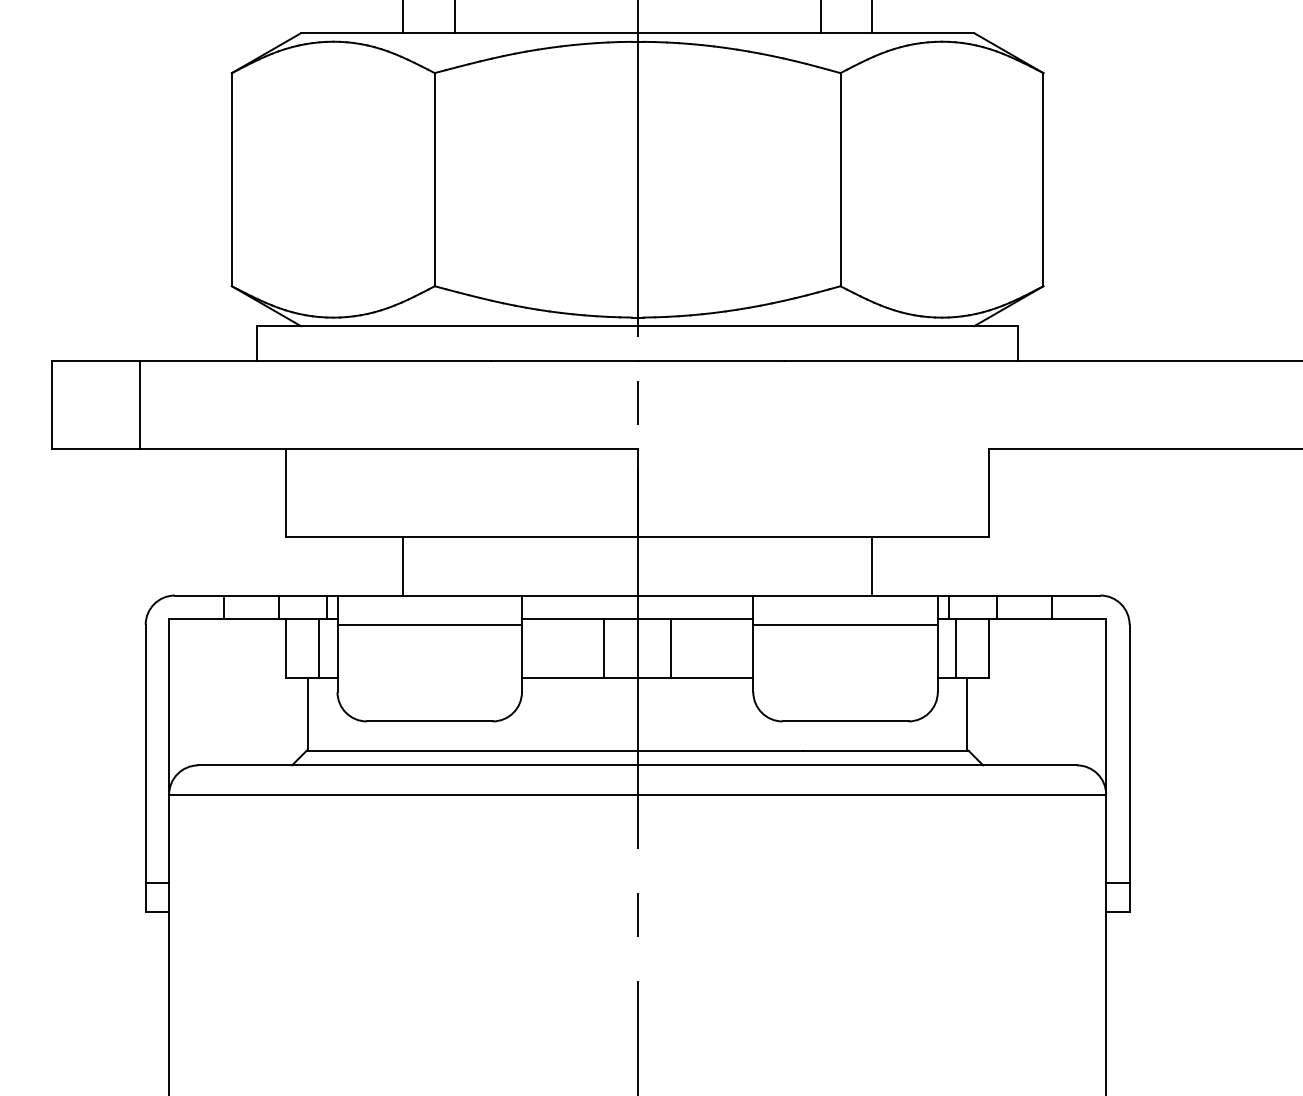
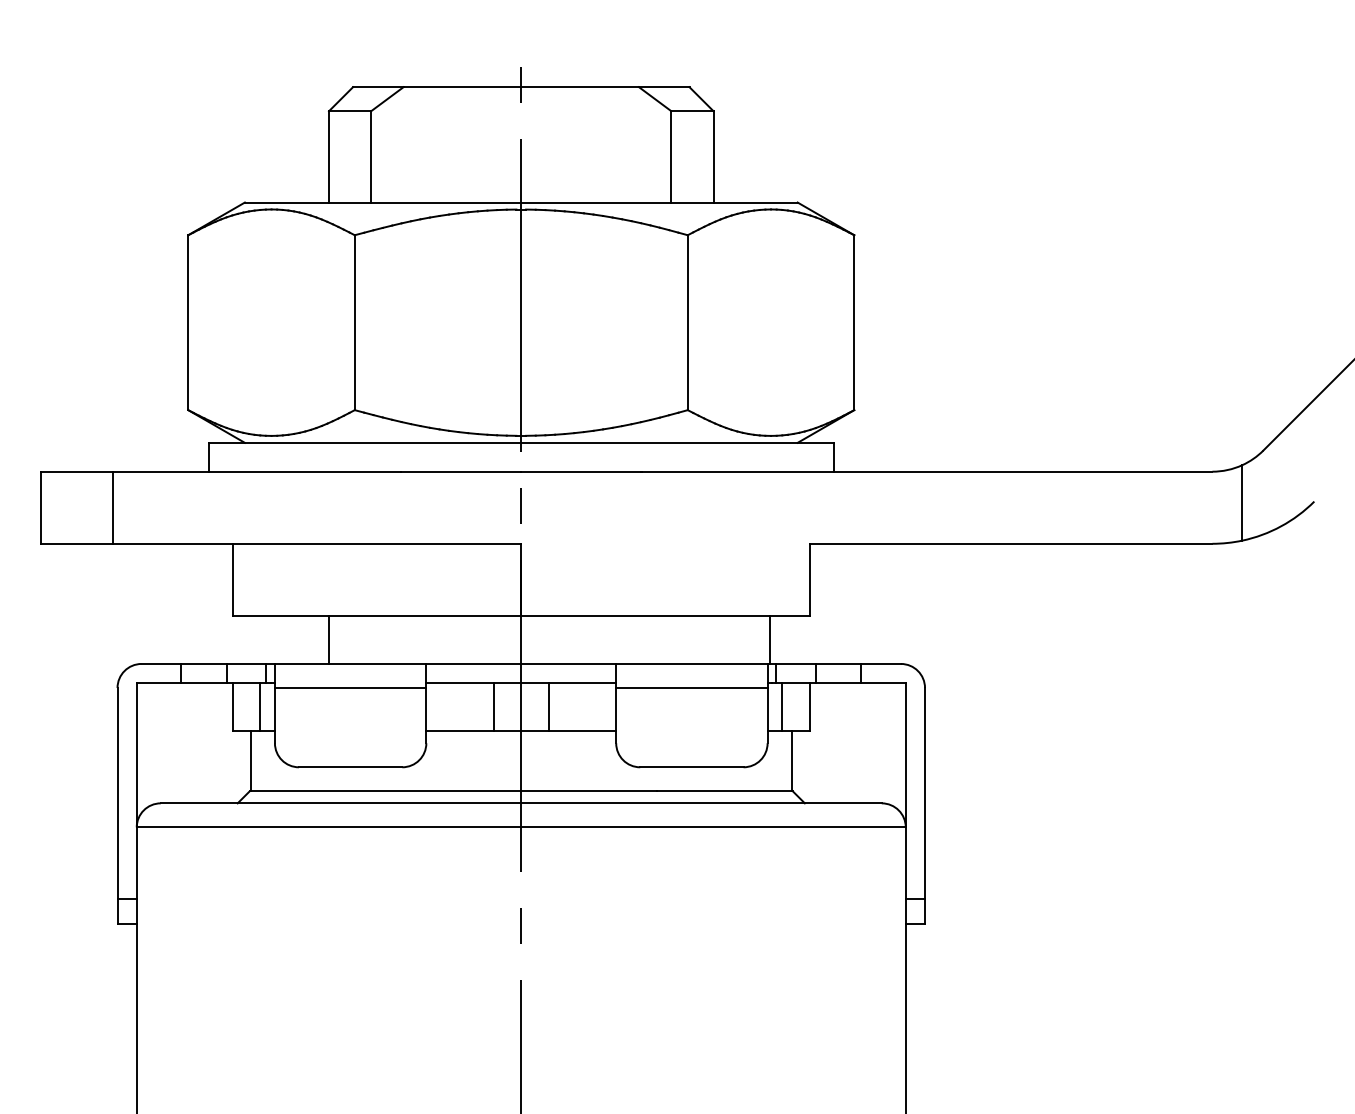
line: (871, 565) -> (769, 639), moved

